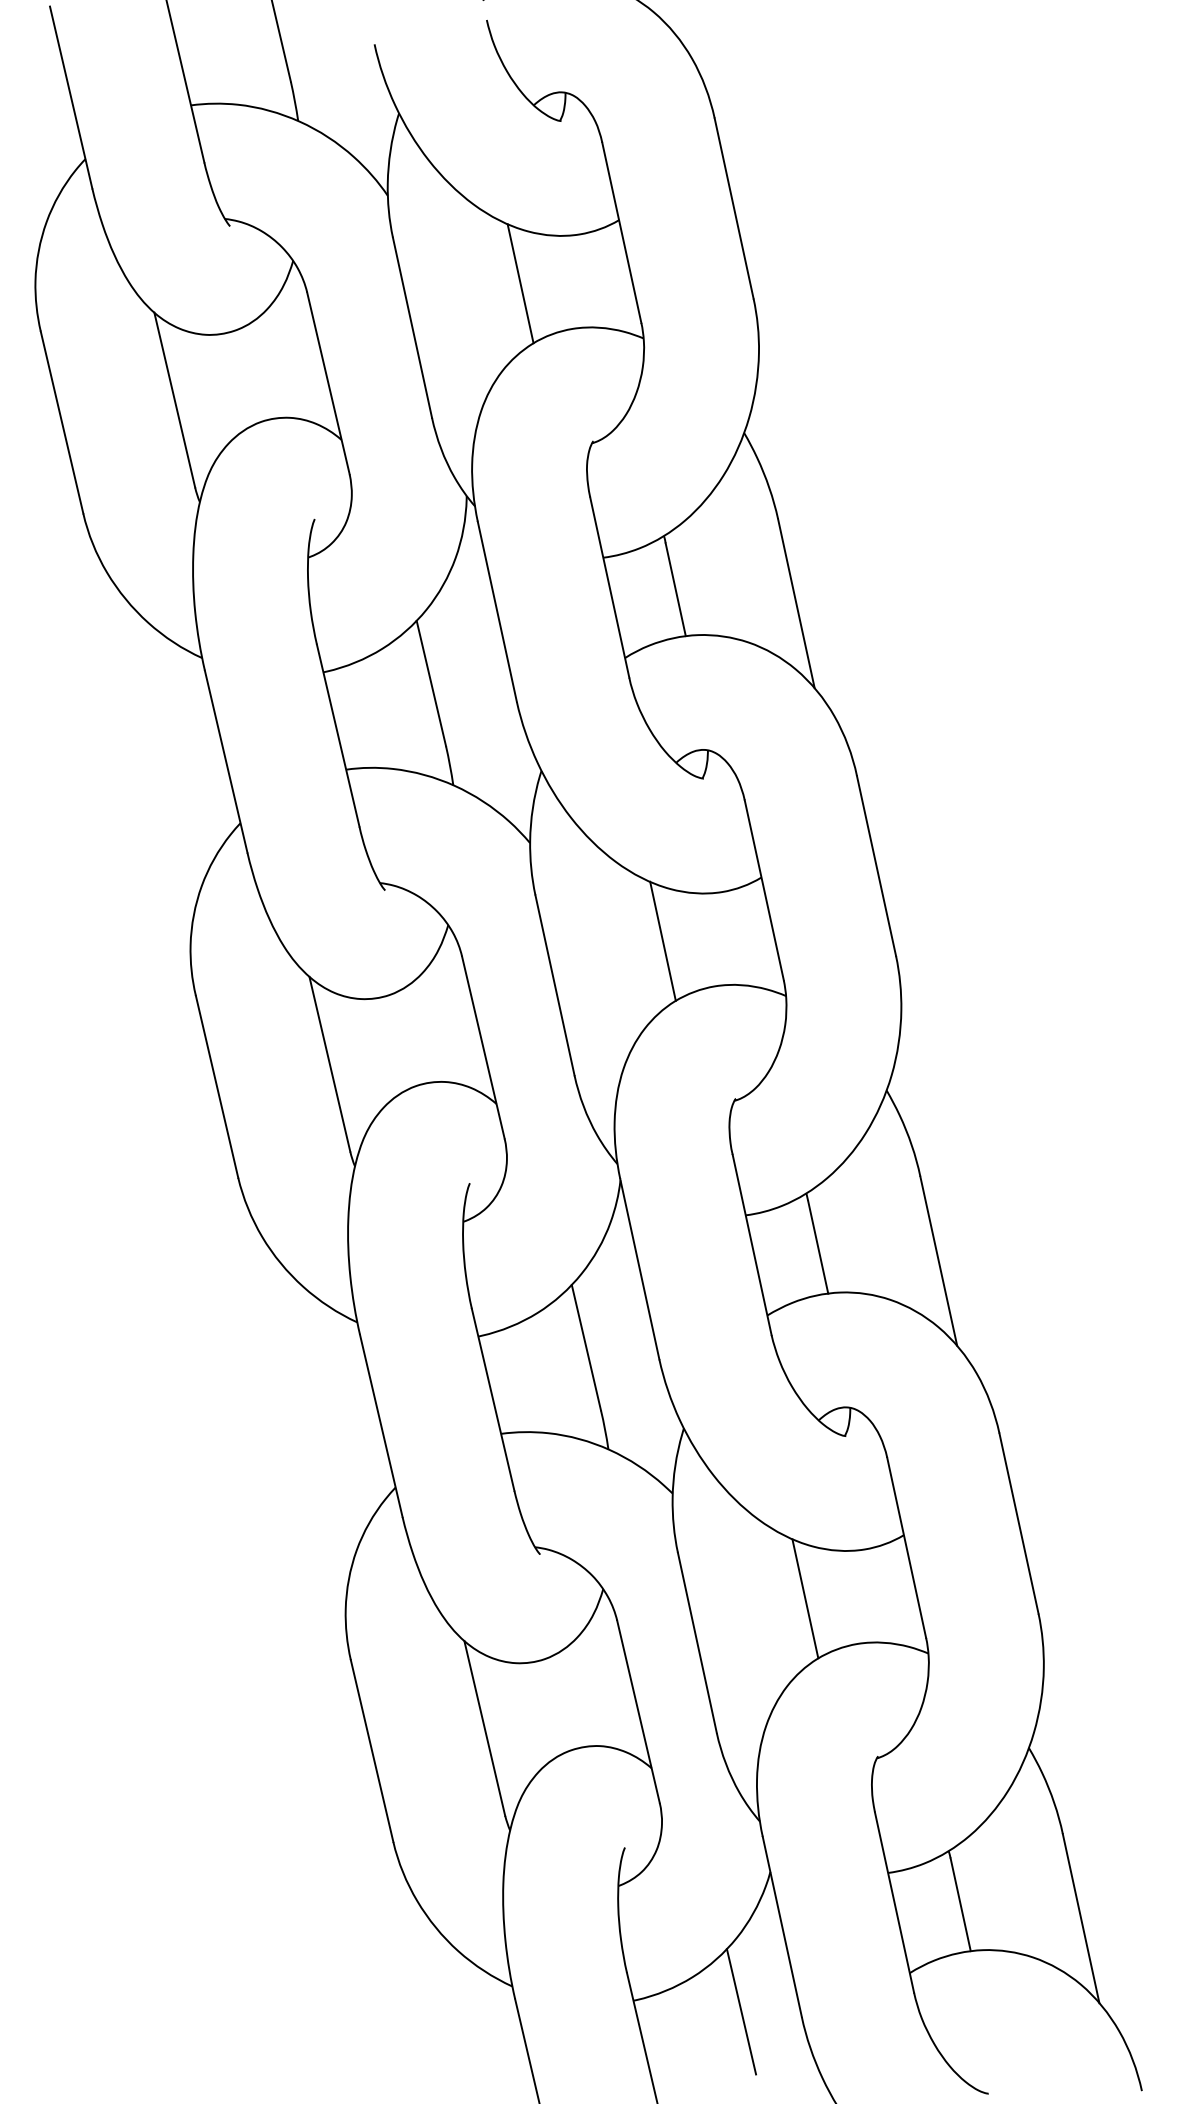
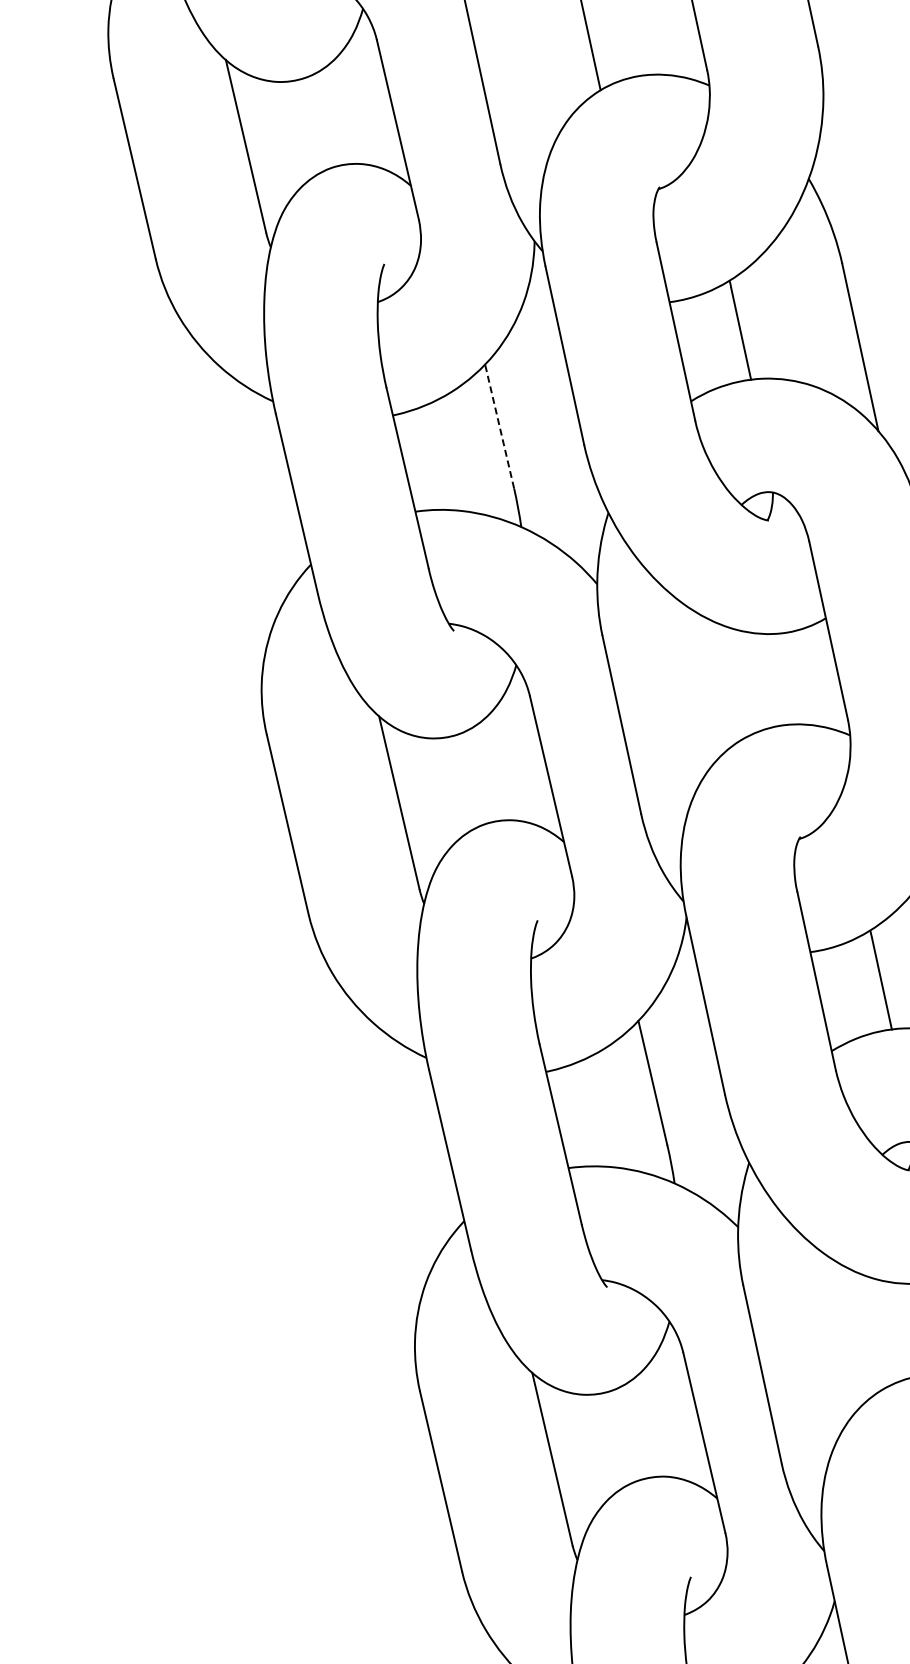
line: (431, 683) -> (499, 426), solid -> dashed
line: (662, 940) -> (728, 680), removed
line: (805, 1598) -> (869, 1330), removed

